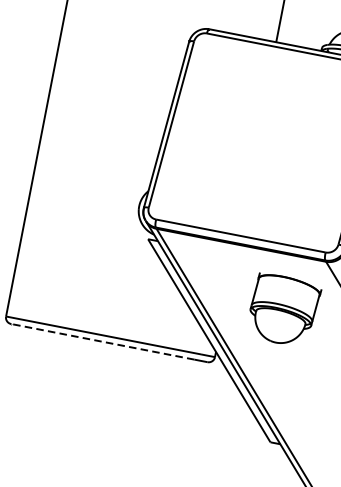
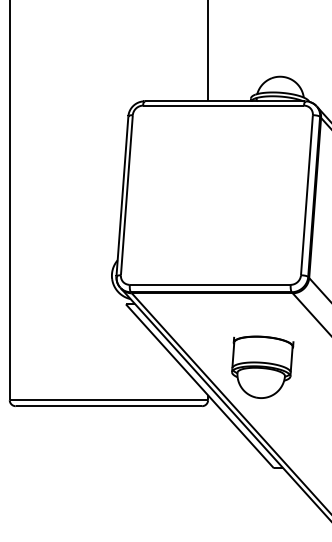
part: (283, 309) -> (262, 366), moved
line: (101, 341) -> (101, 406), dashed -> solid

